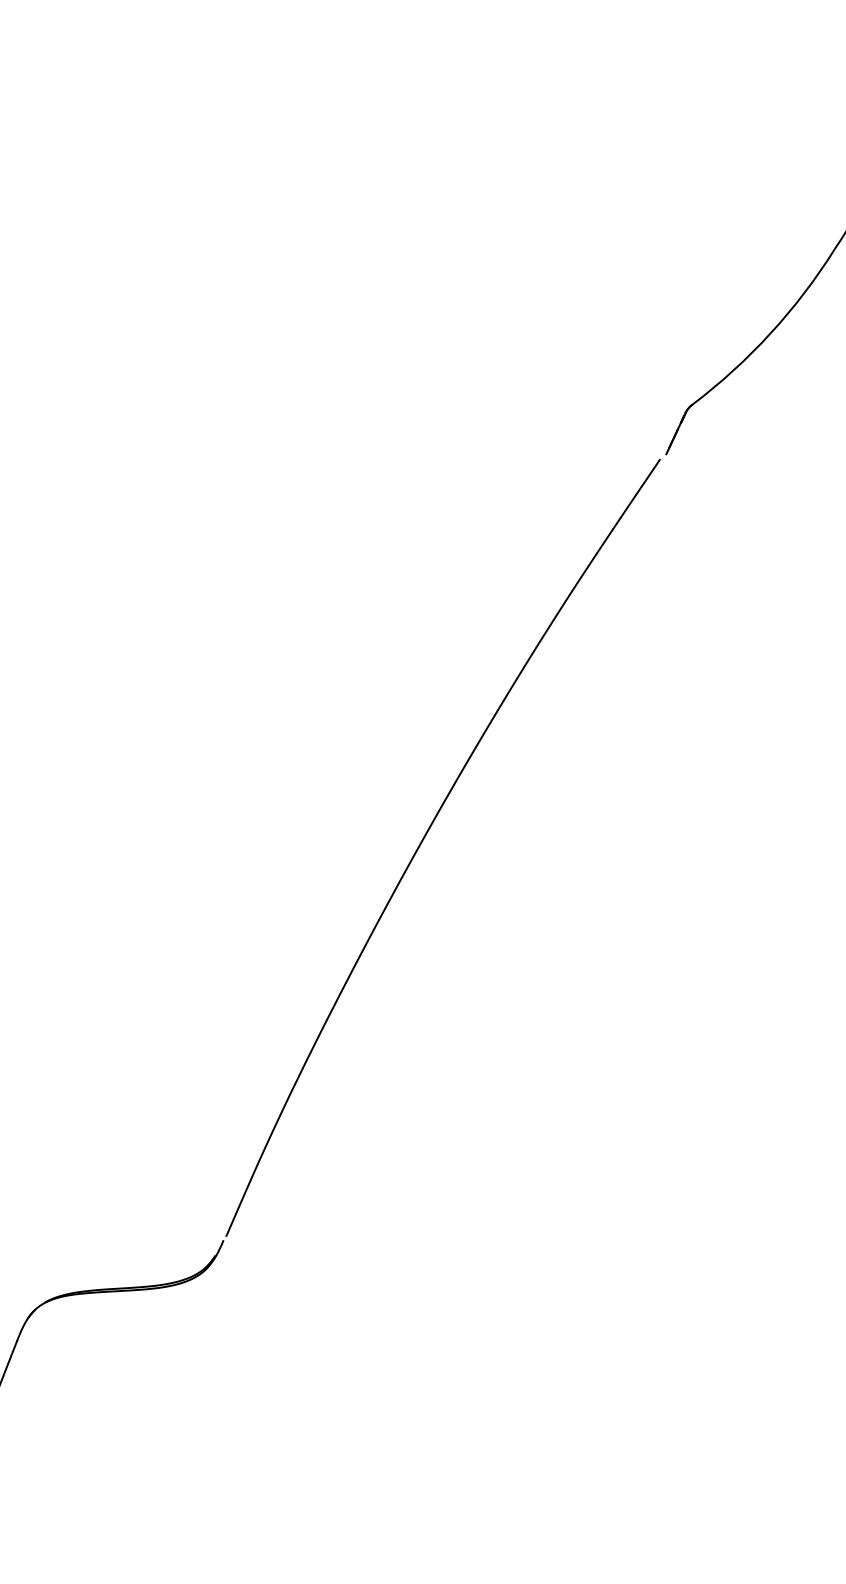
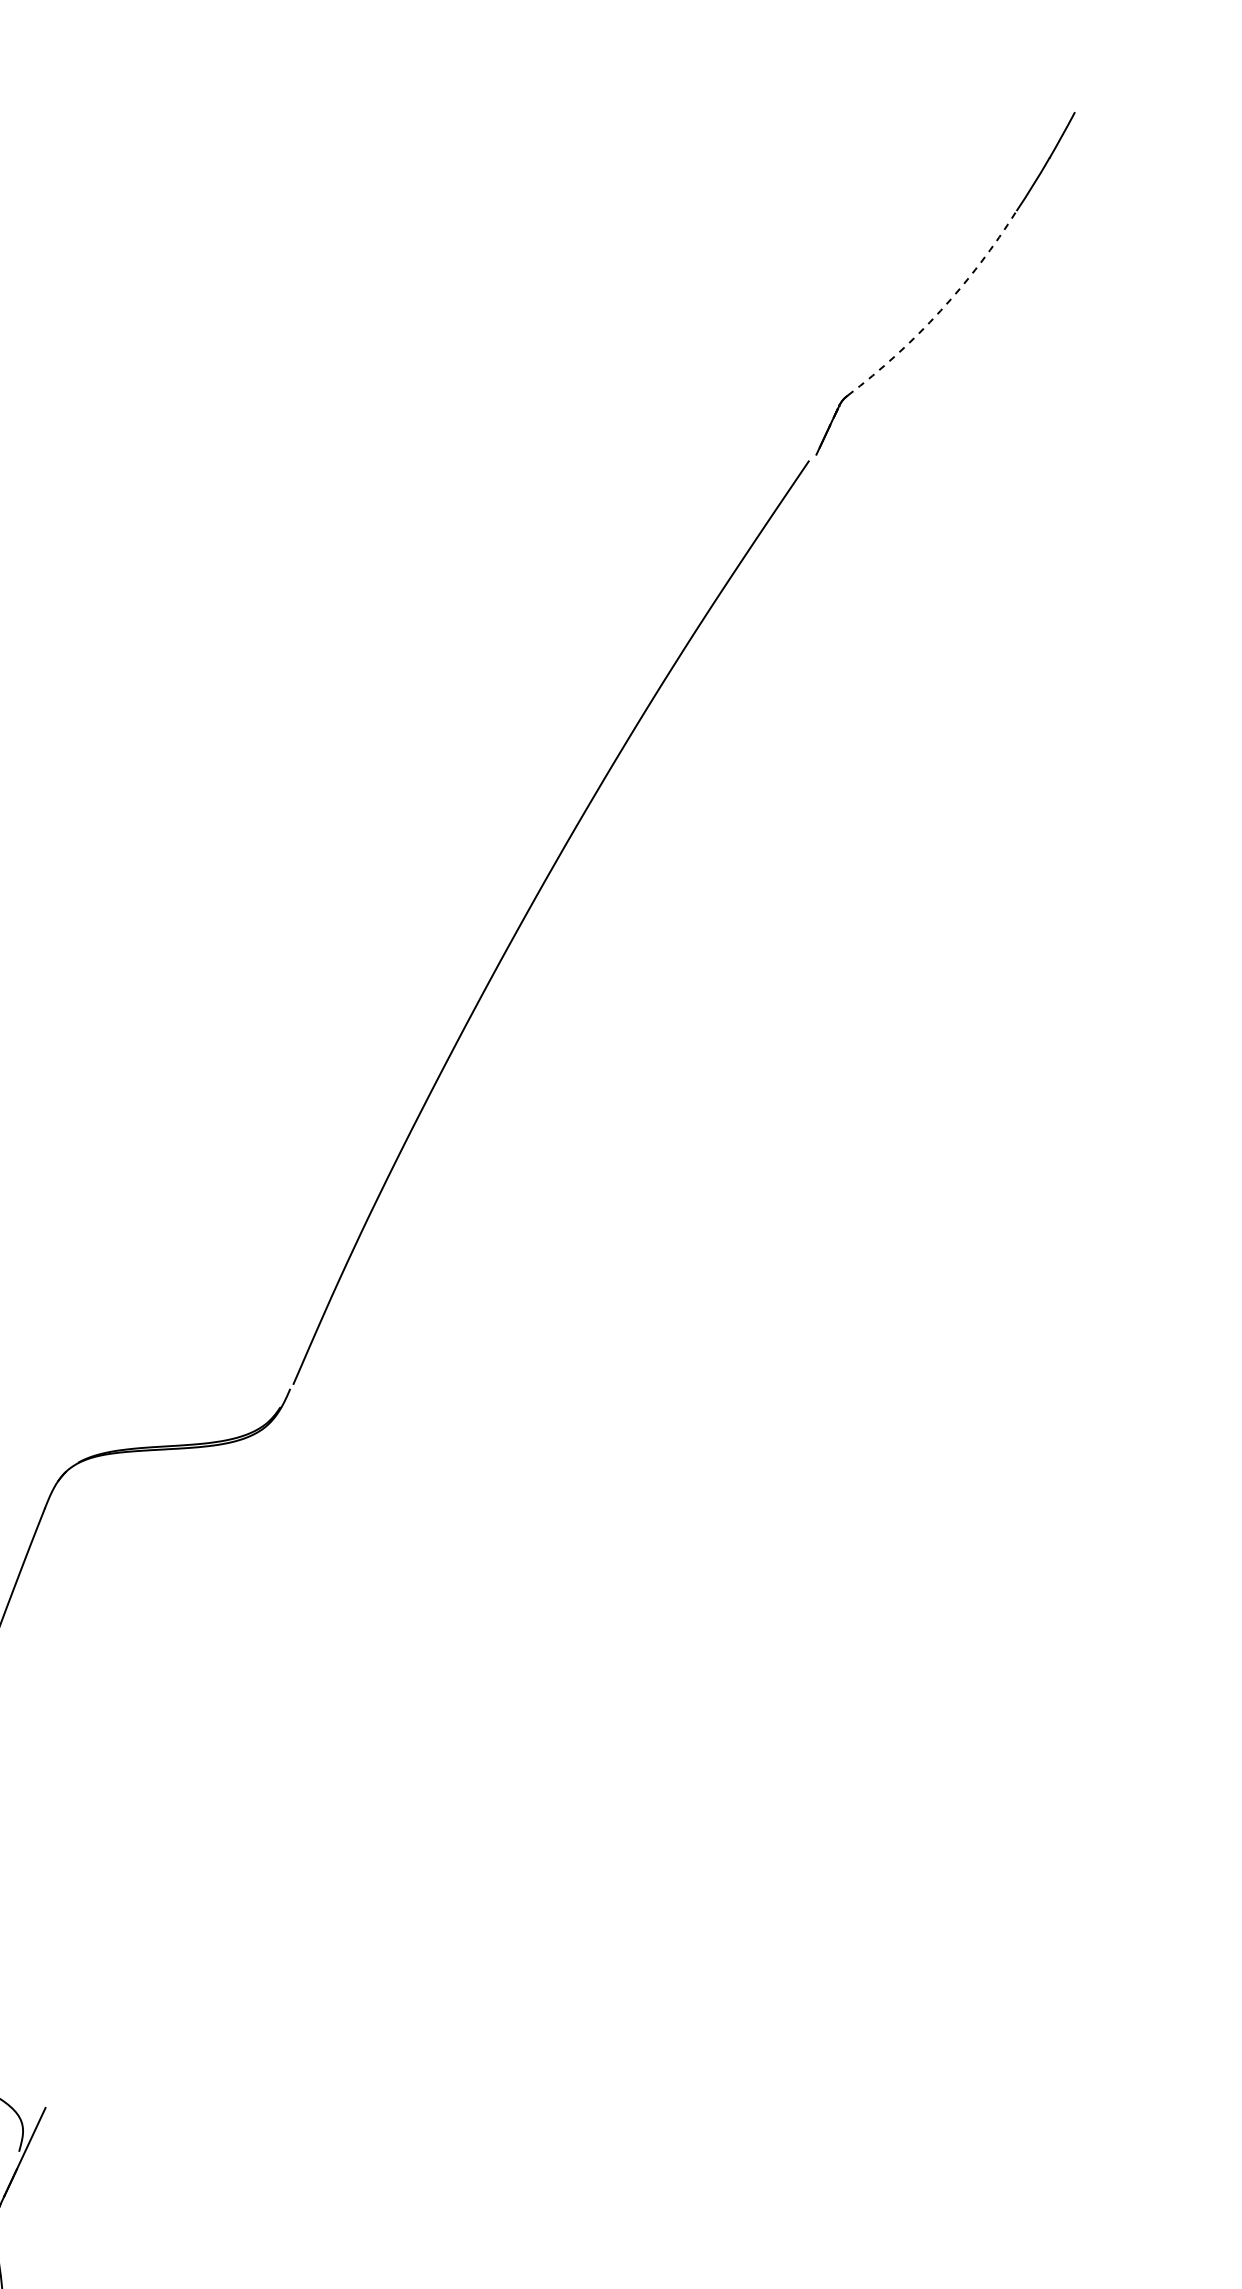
arc: (770, 332) -> (940, 310), solid -> dashed

